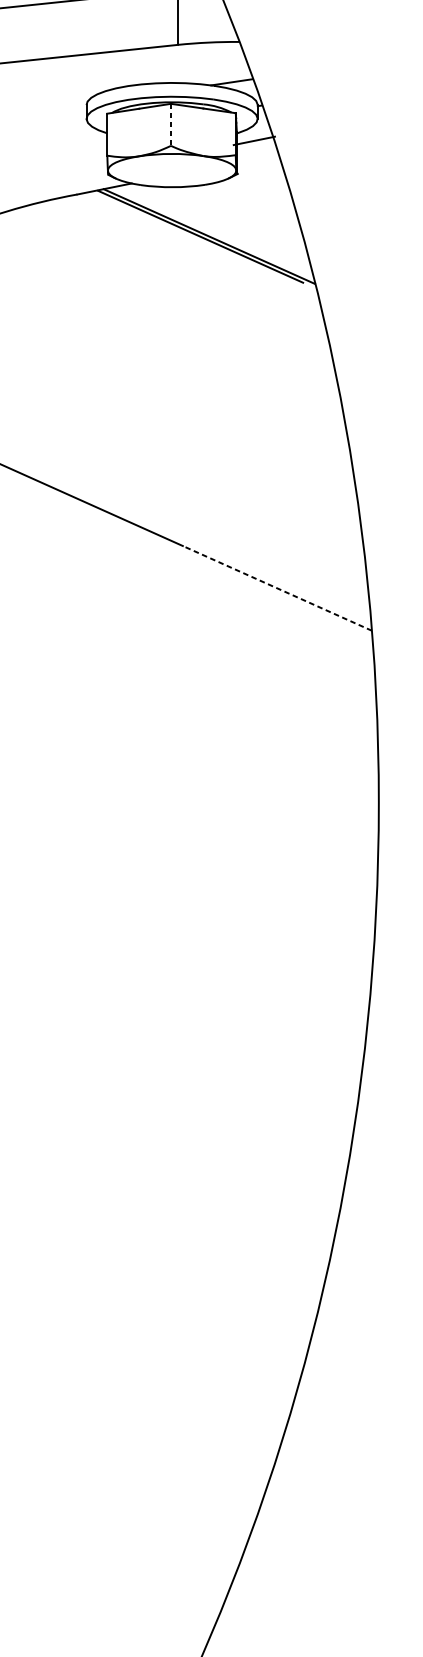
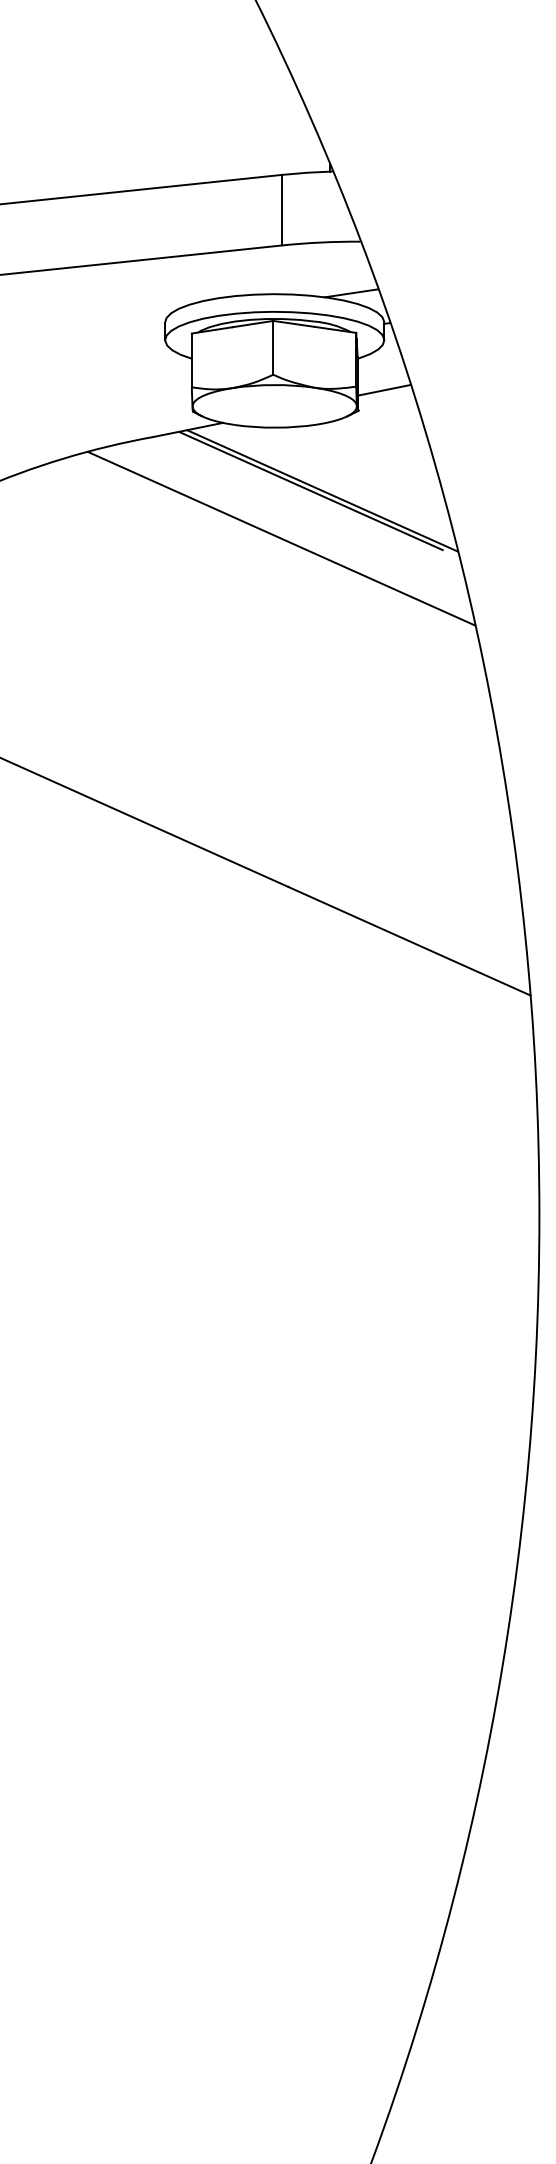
line: (171, 124) -> (273, 347), dashed -> solid
line: (253, 141) -> (383, 390), moved
line: (177, 273) -> (281, 538), added
line: (277, 588) -> (409, 941), dashed -> solid

